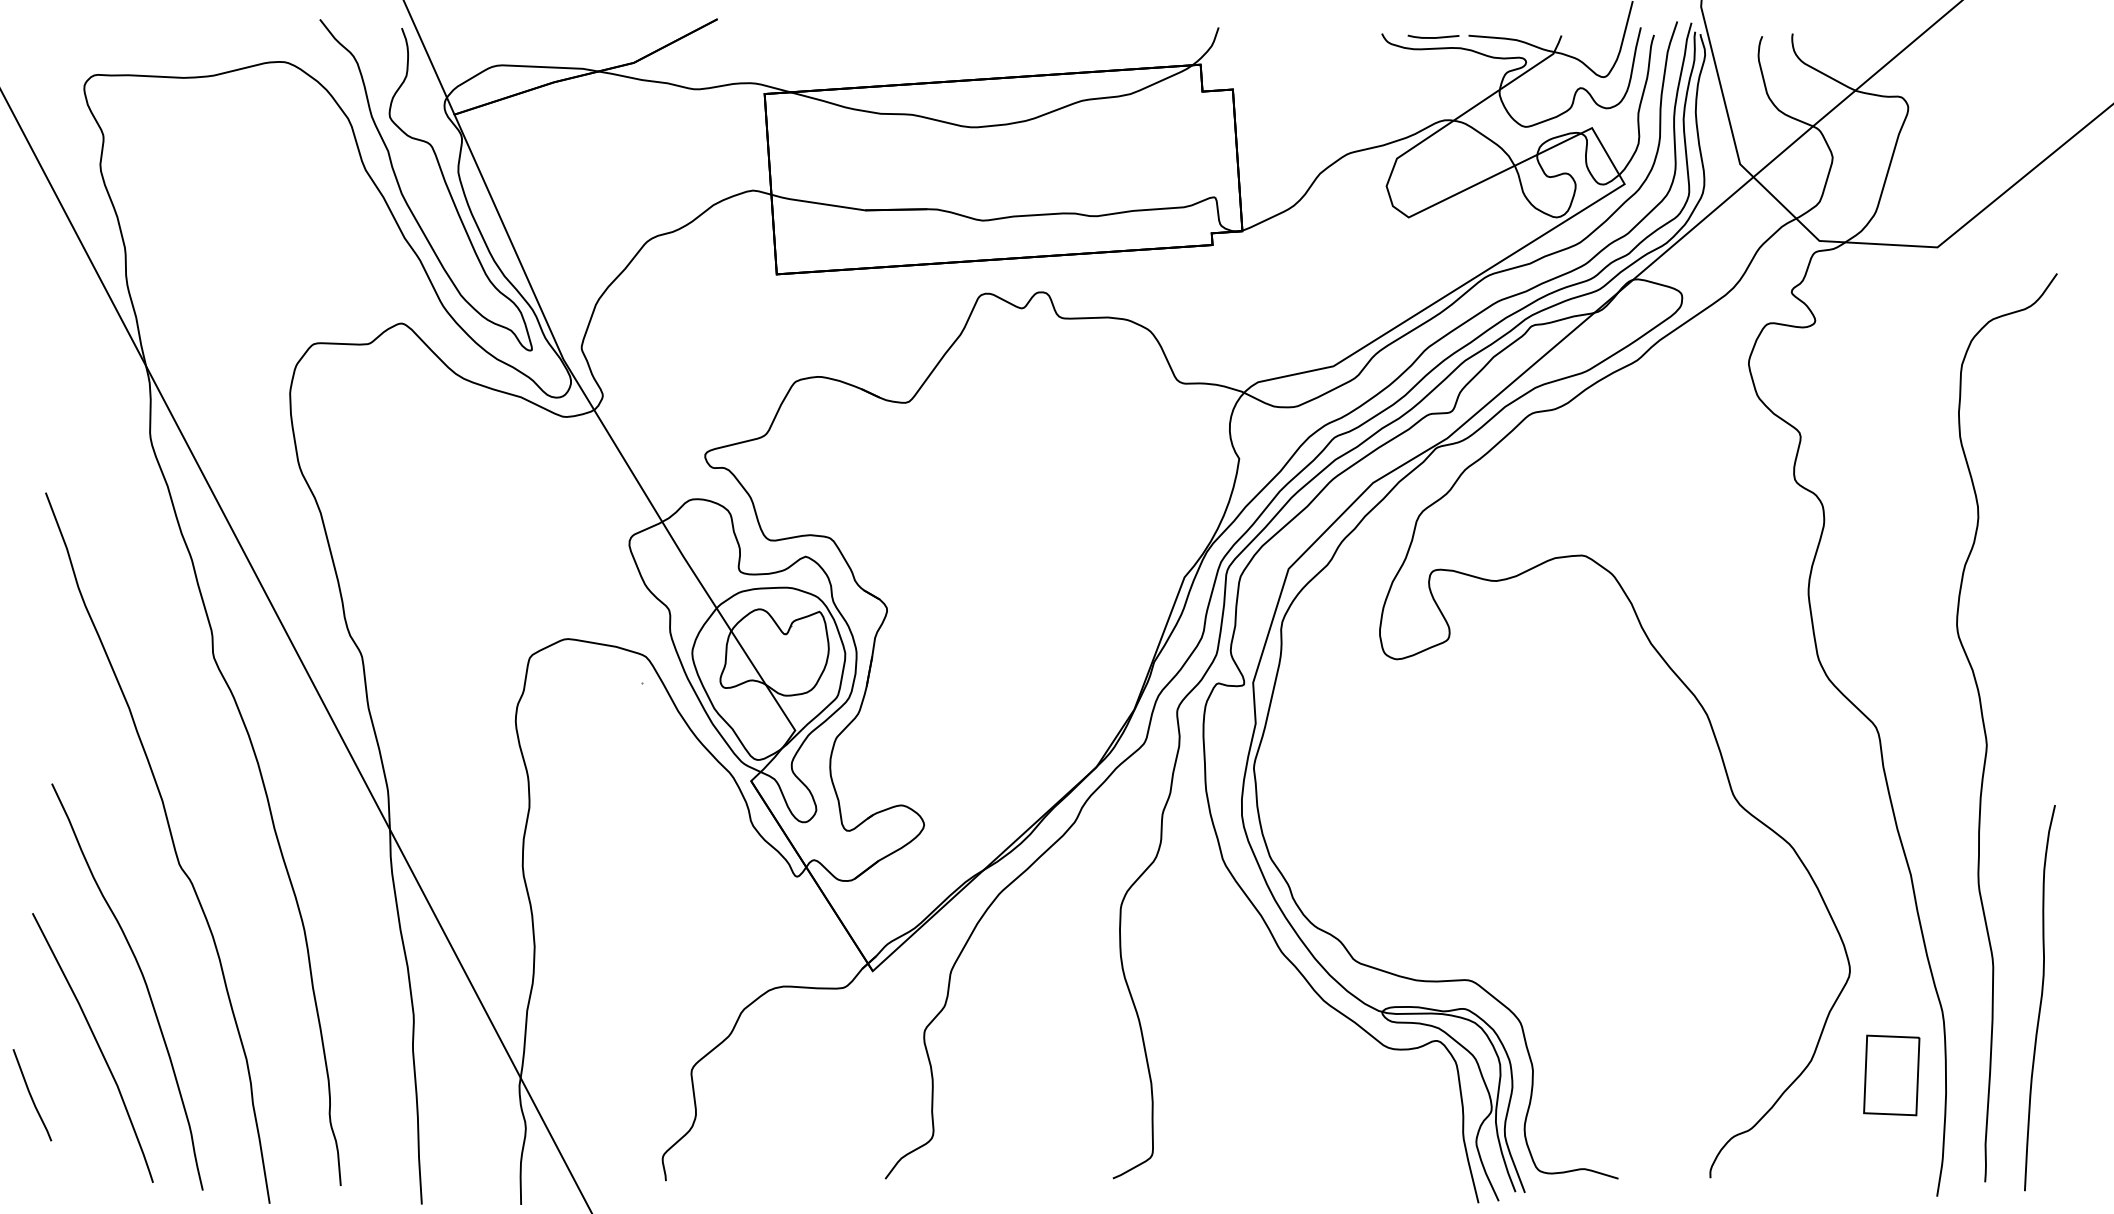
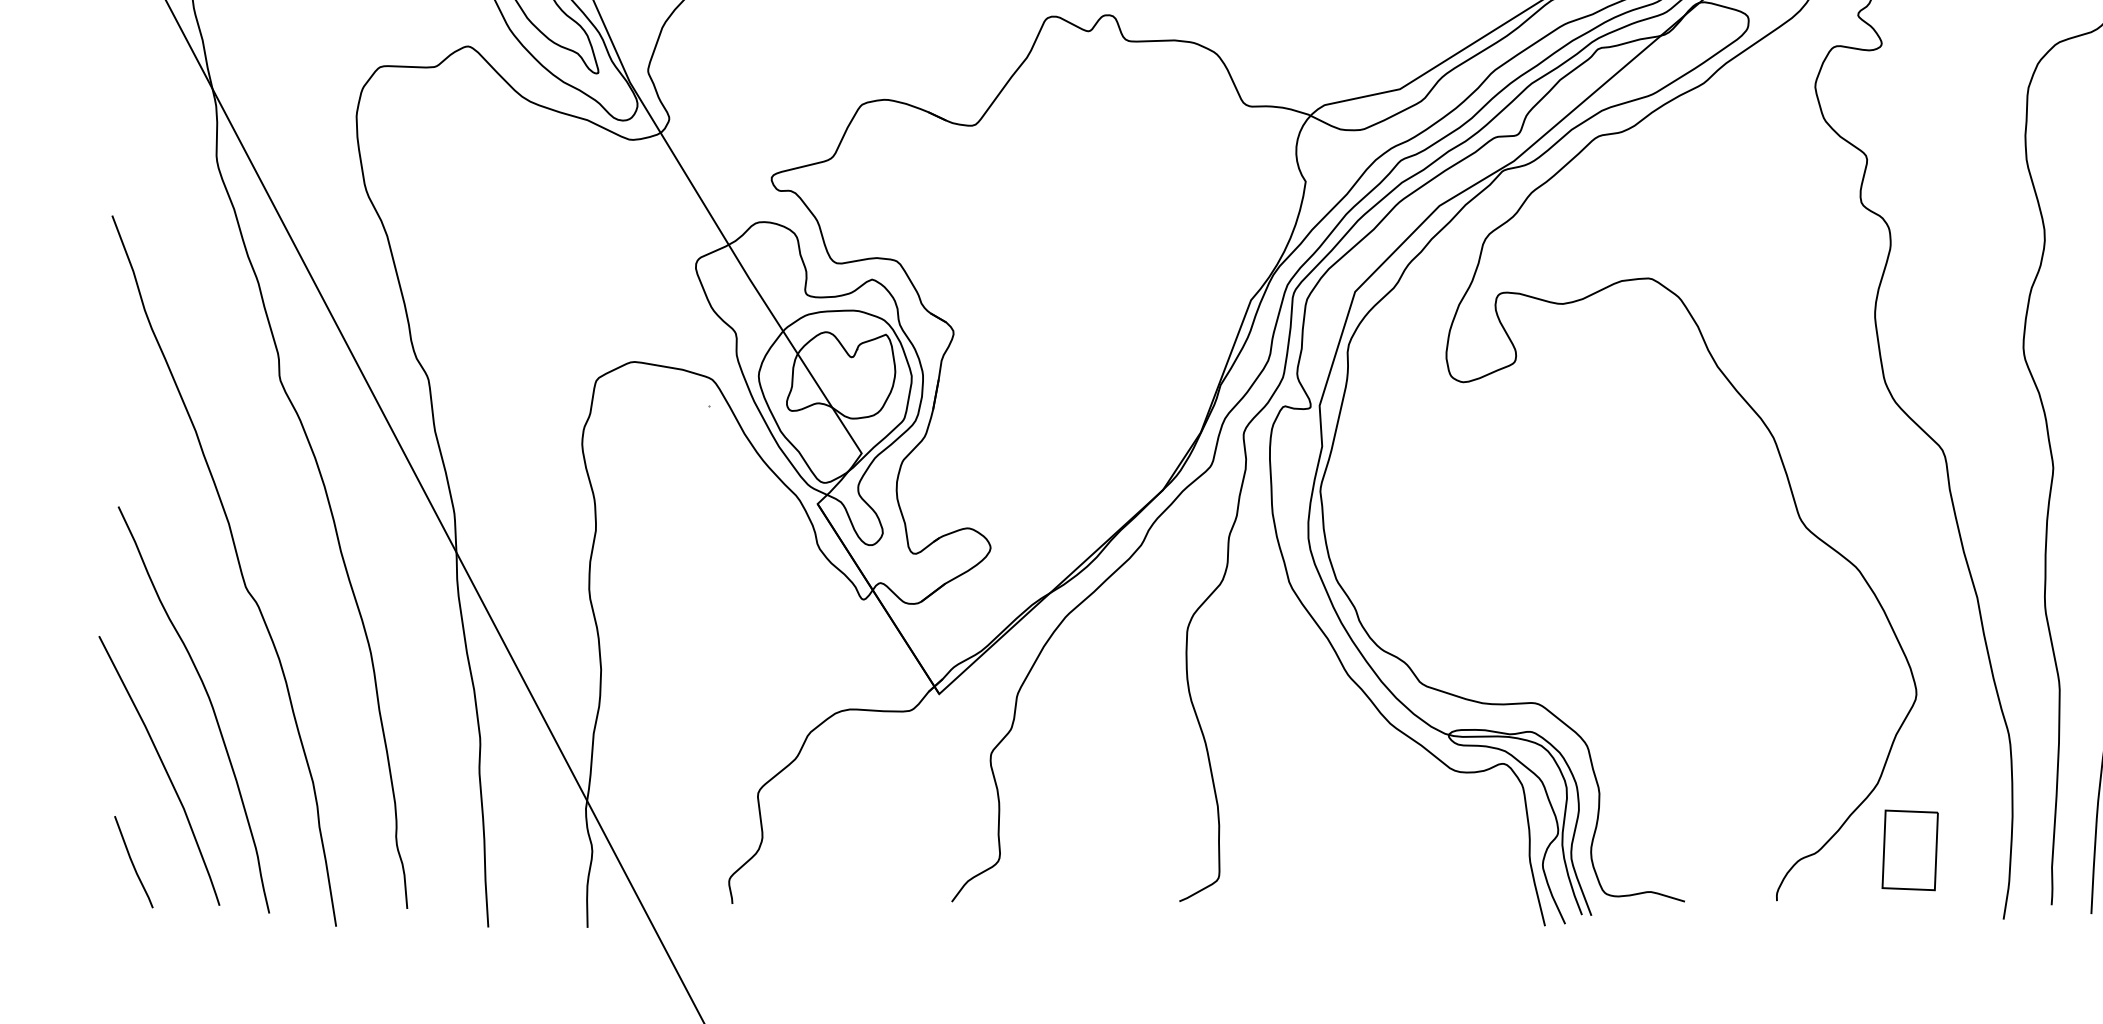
part: (1891, 1075) -> (1909, 850), moved
line: (31, 1095) -> (132, 862), moved

